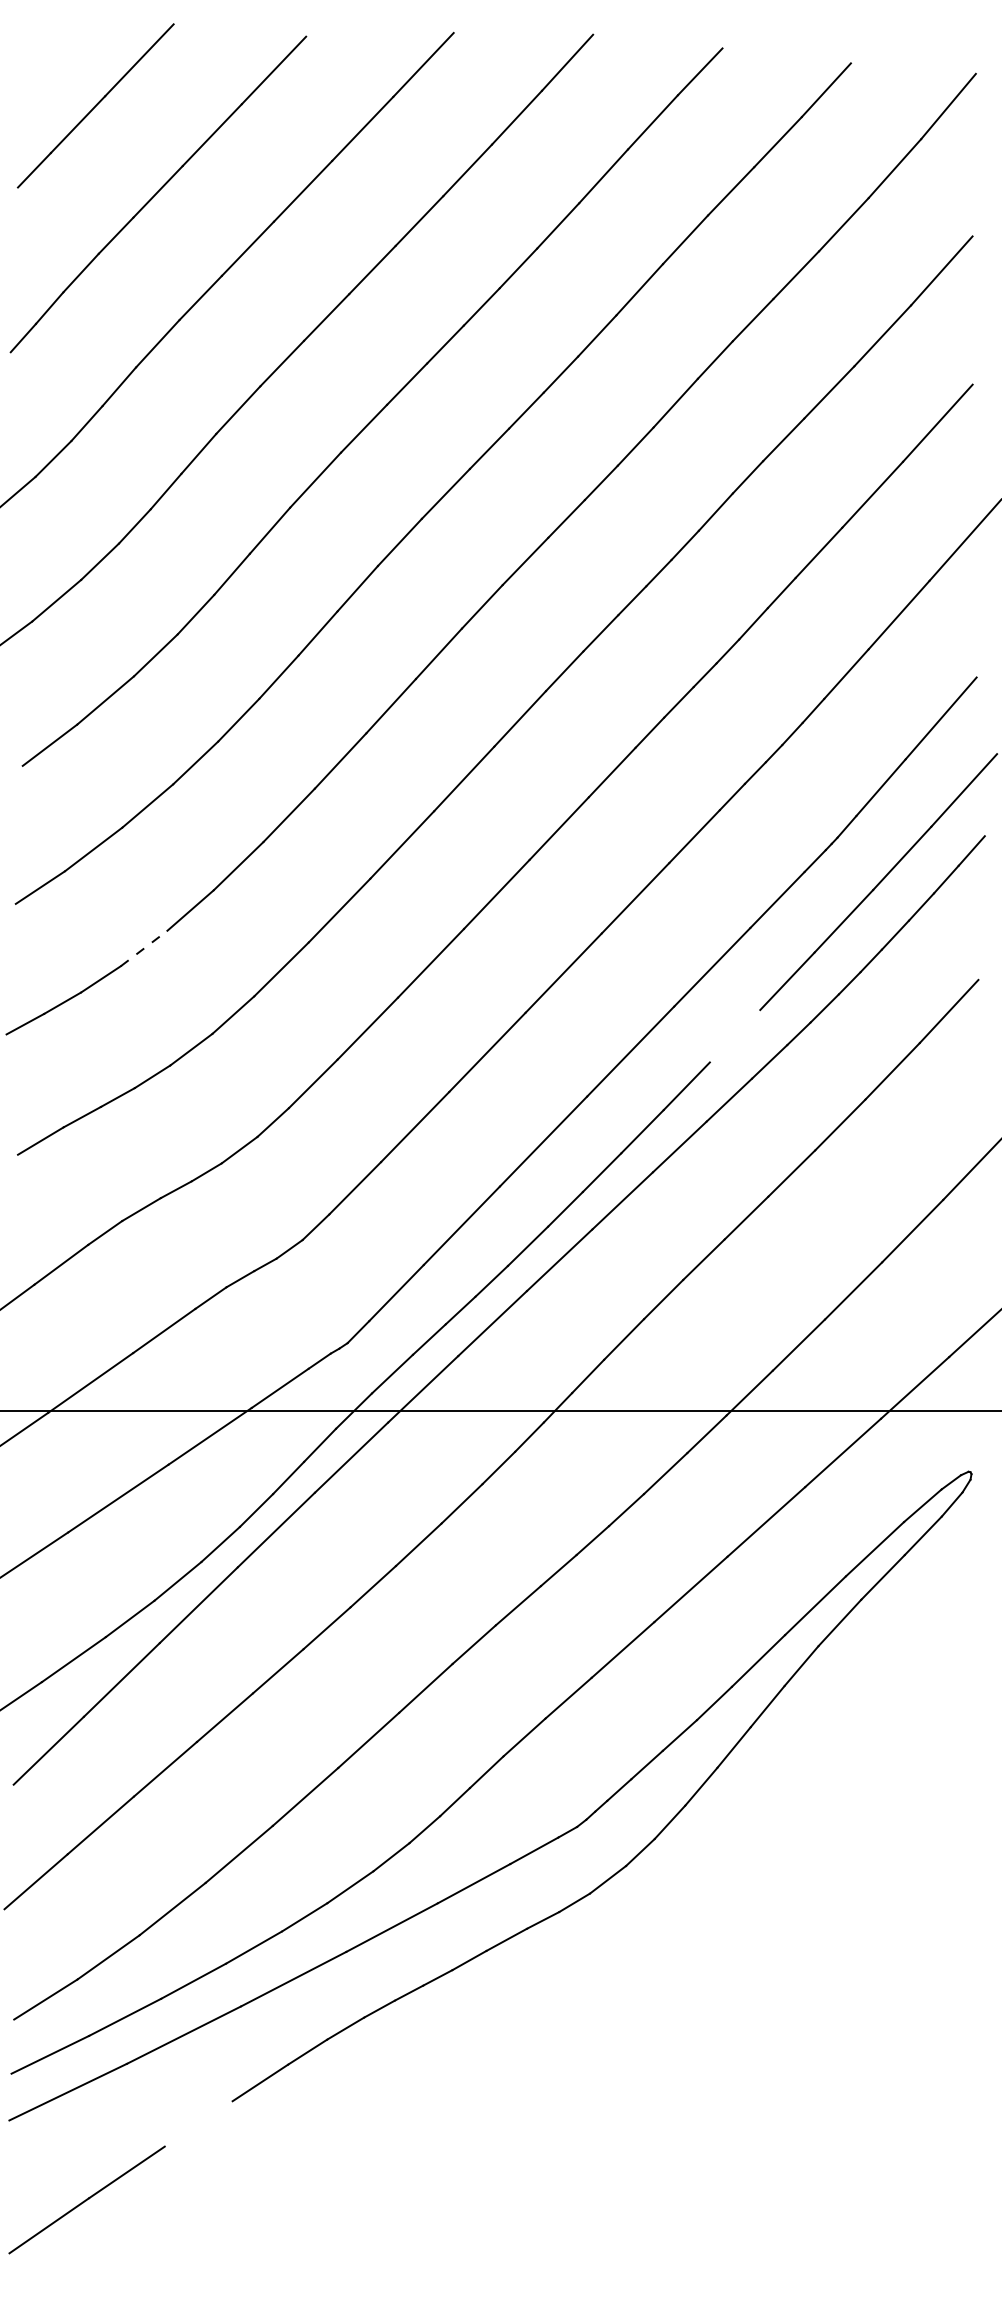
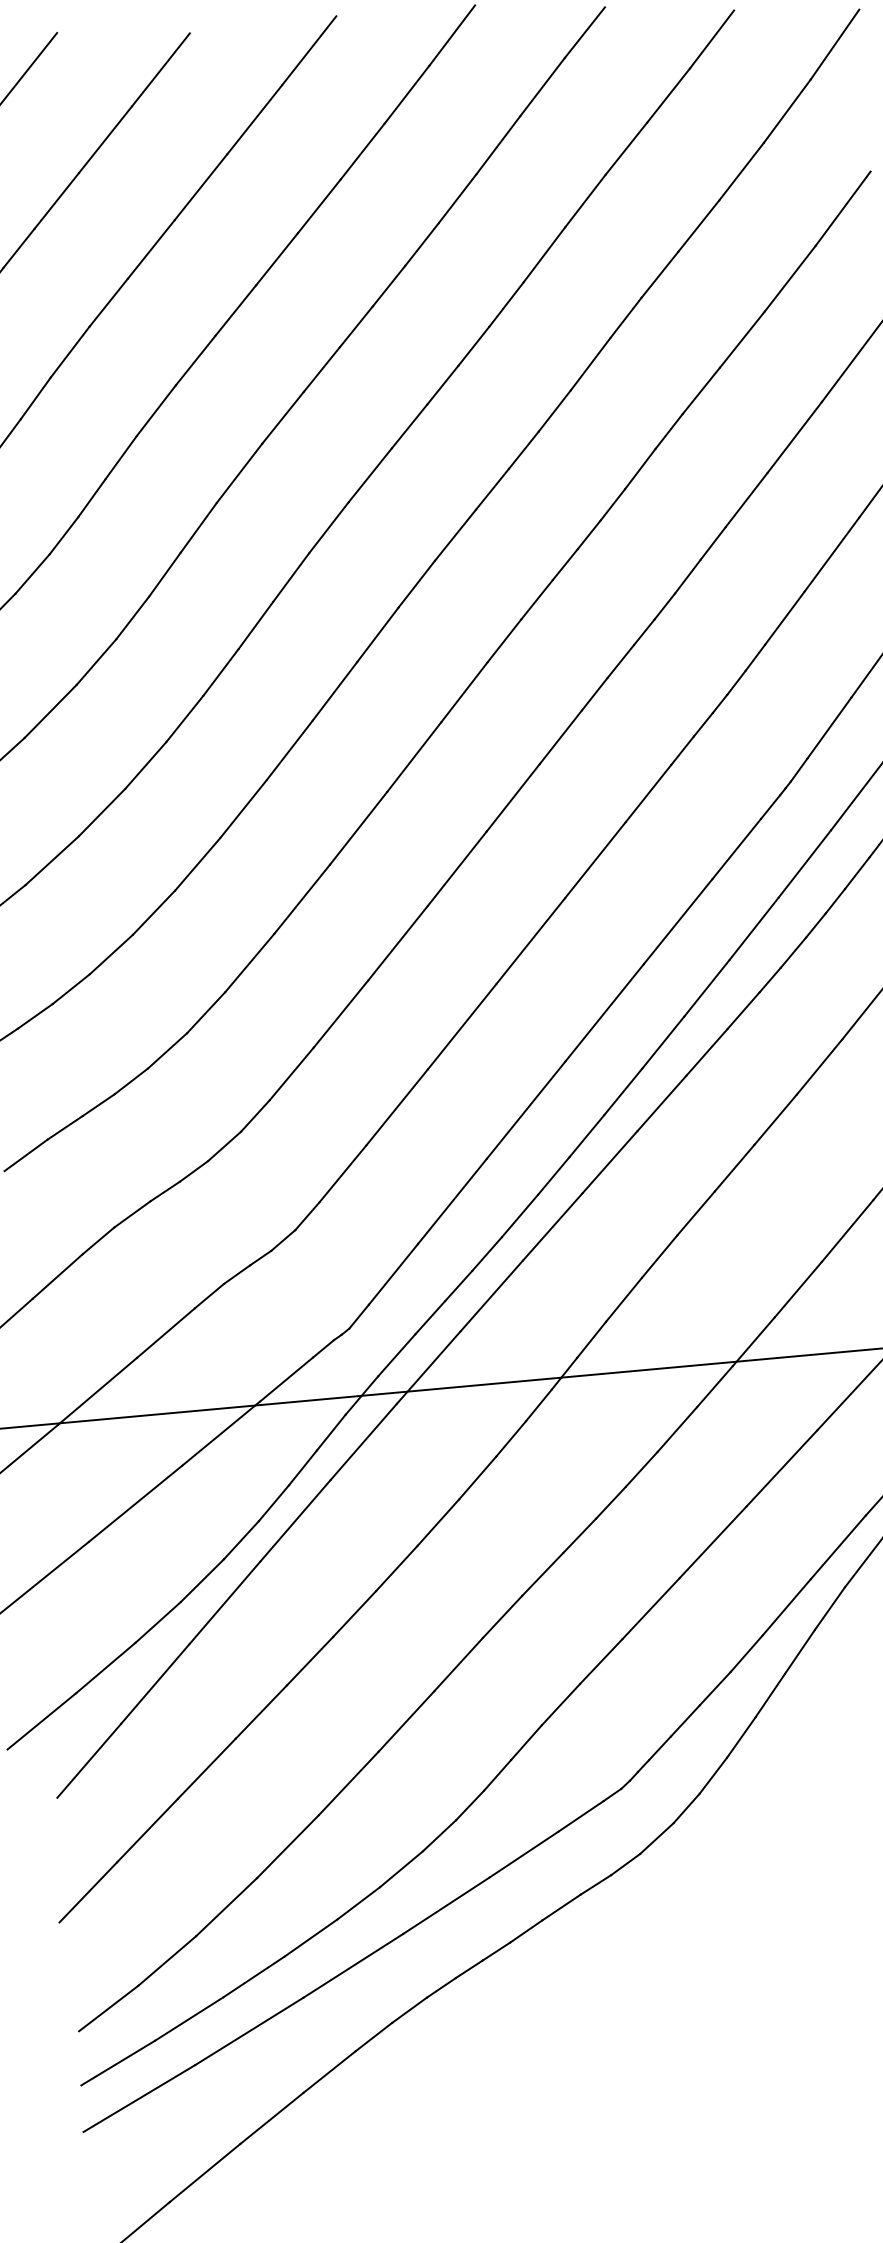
line: (144, 948) -> (111, 954), dashed -> solid
line: (734, 1036) -> (706, 988), added
line: (198, 2123) -> (271, 2117), added

